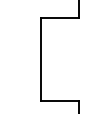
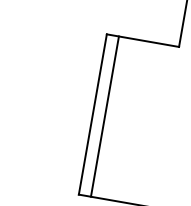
line: (47, 59) -> (104, 116), added

